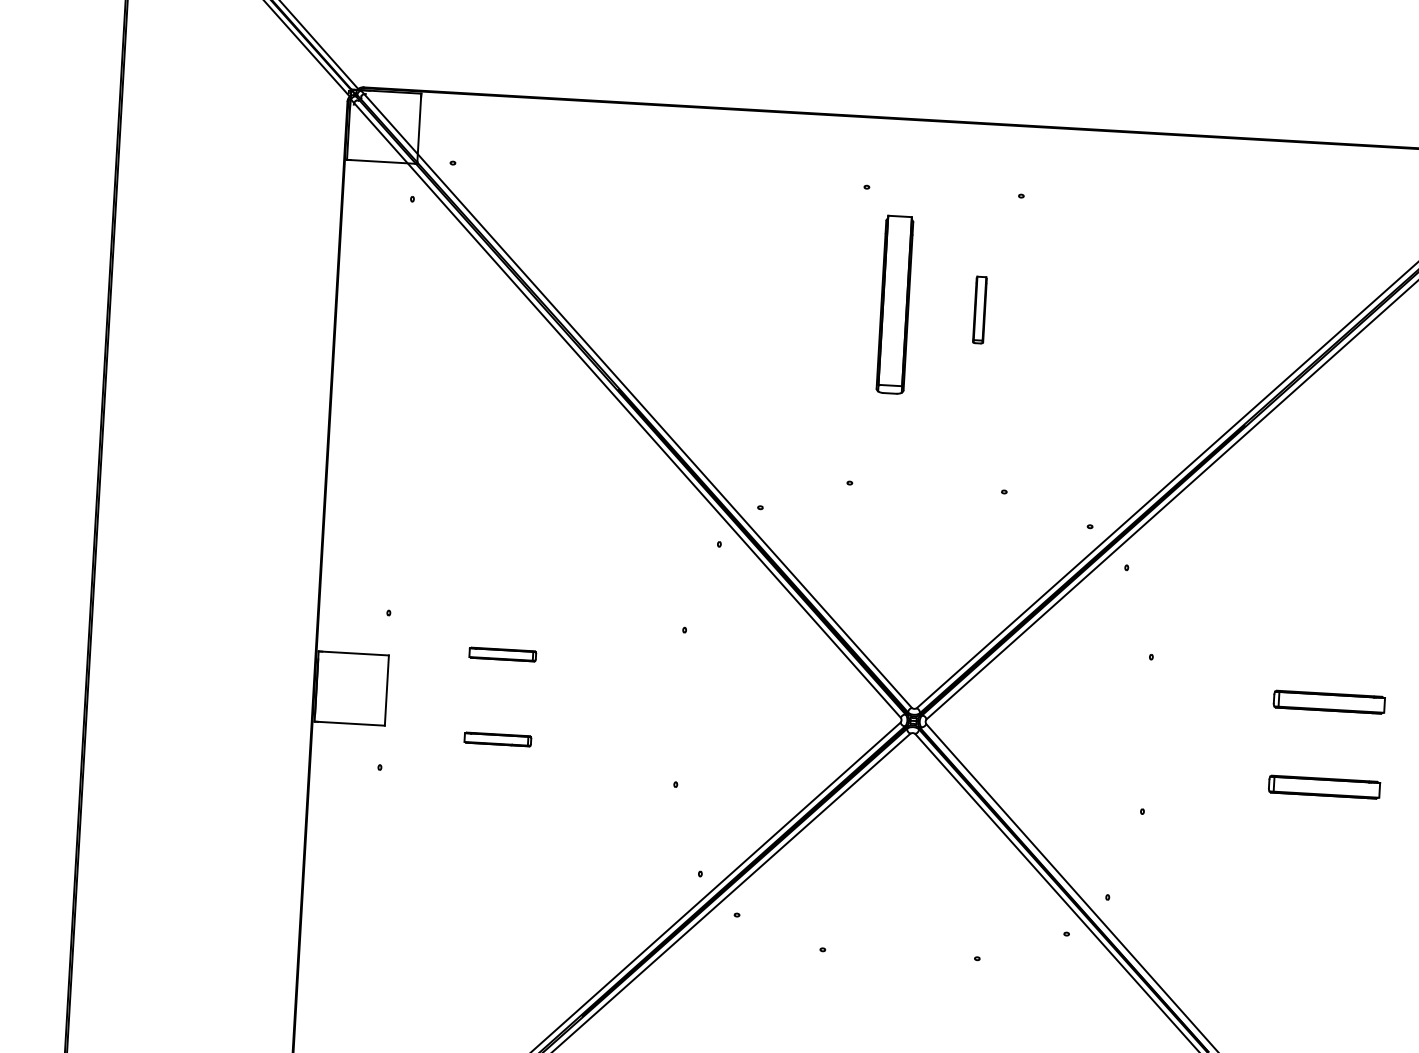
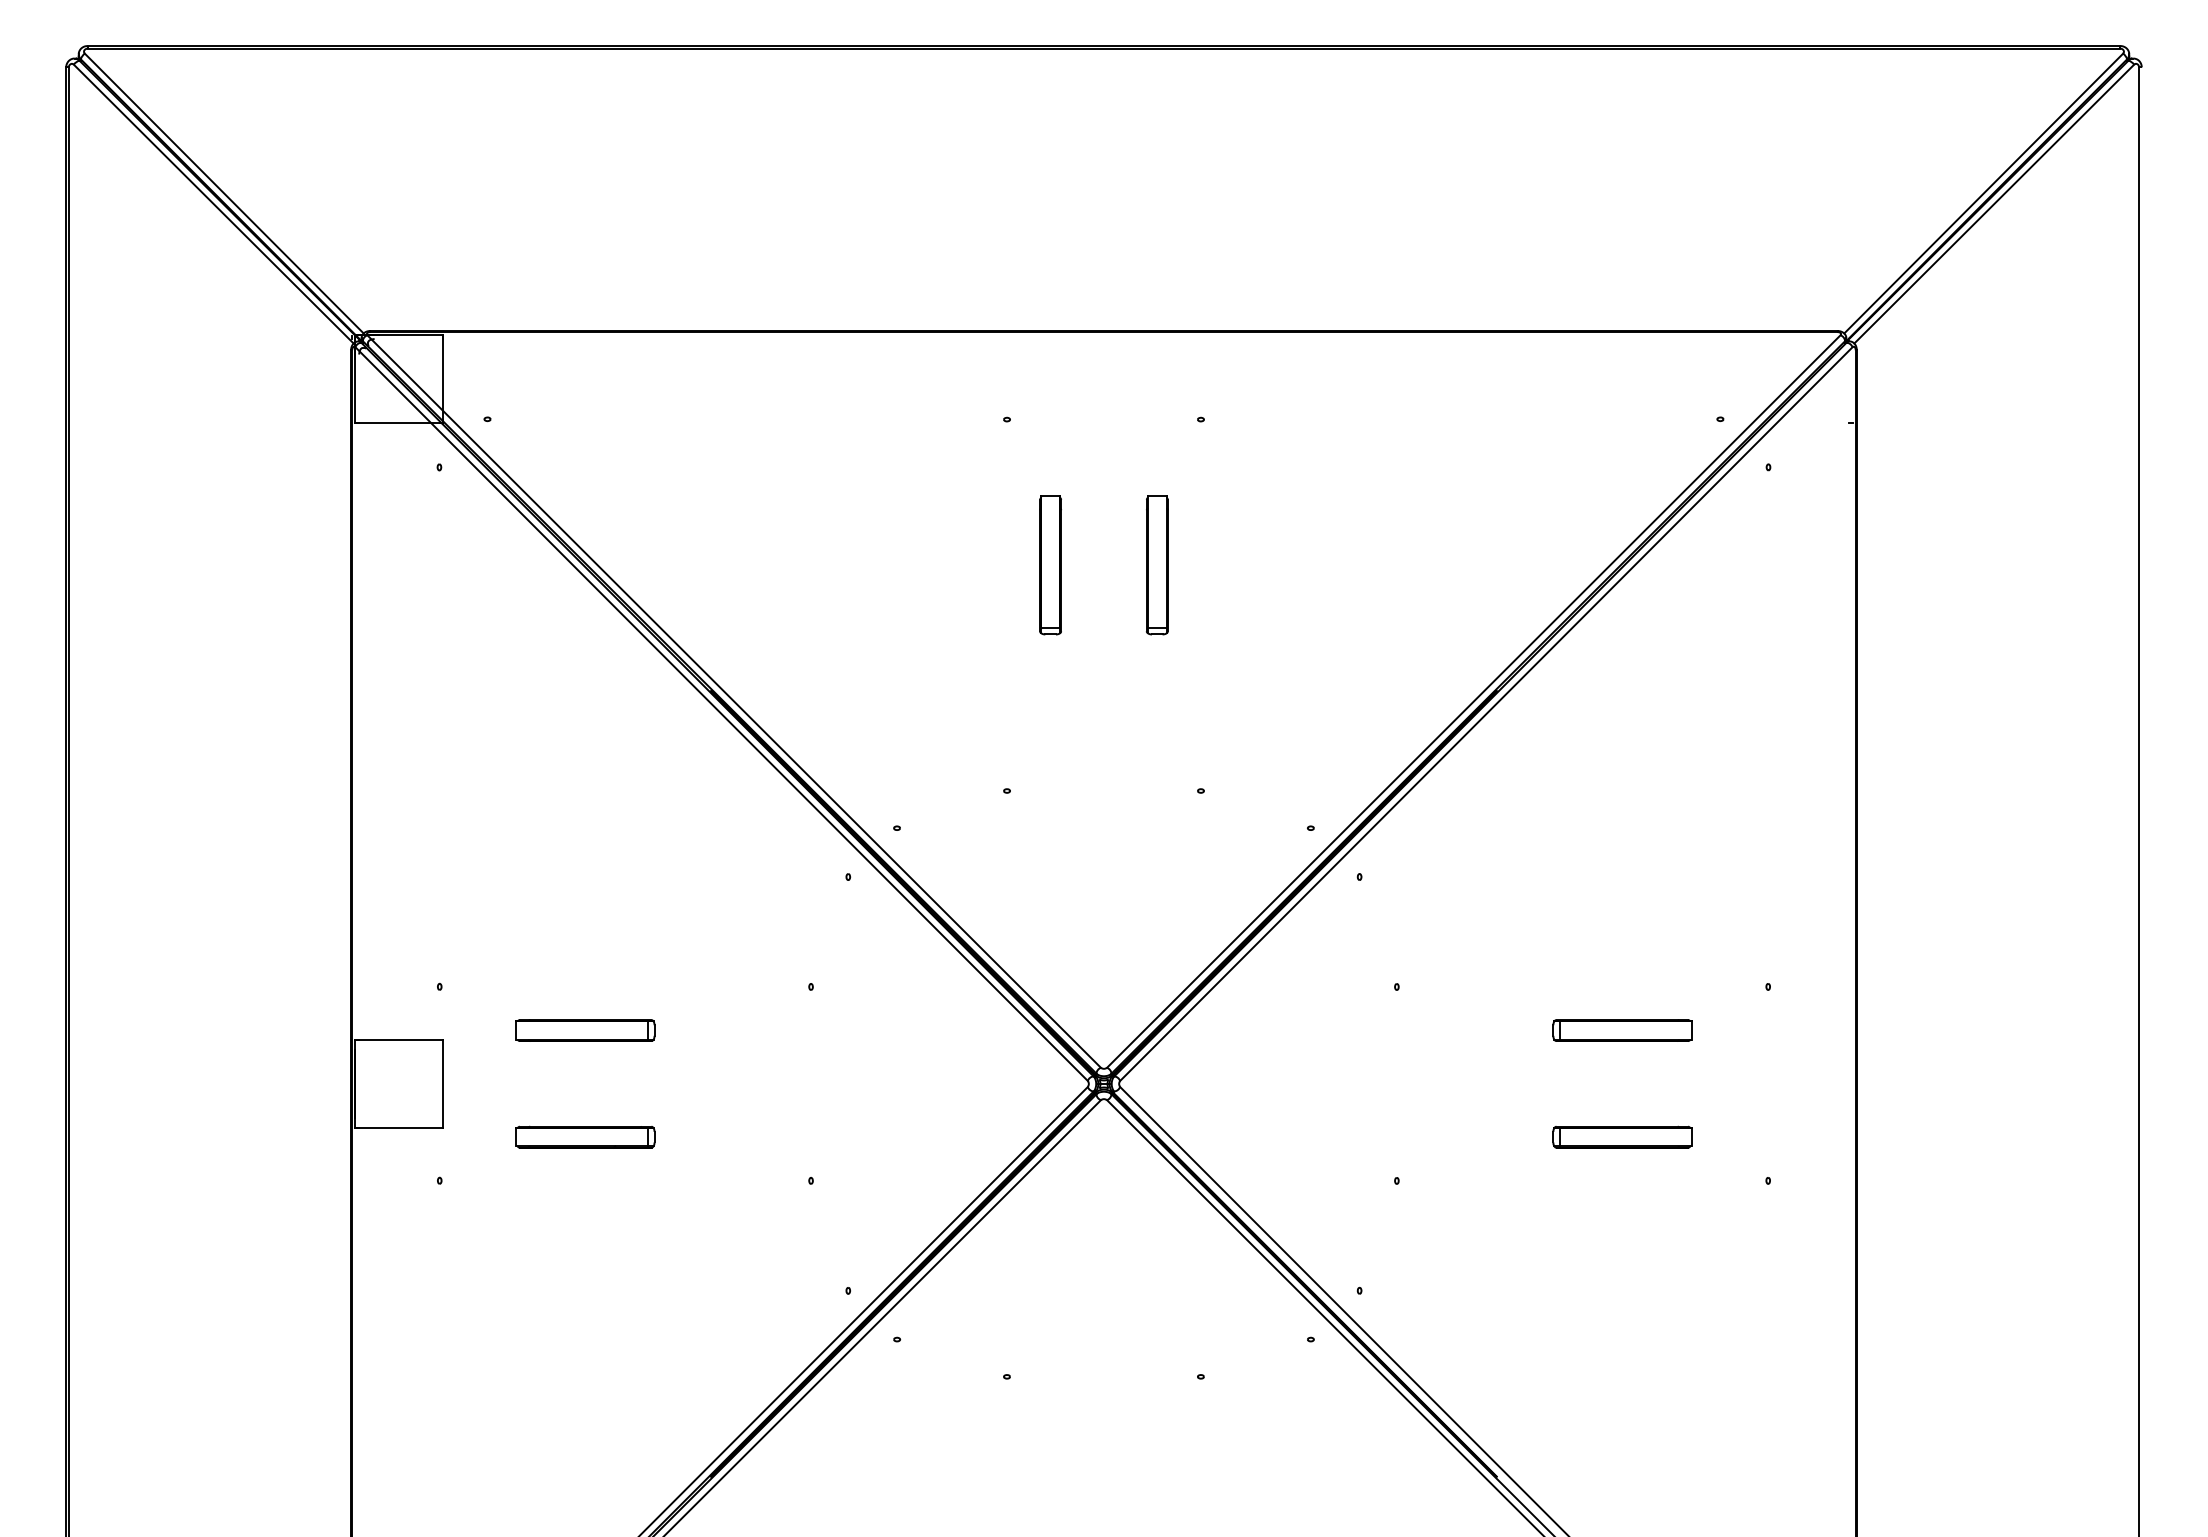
part: (894, 305) -> (1050, 565), size x0.62
part: (980, 310) -> (1157, 565), size x1.67
part: (502, 654) -> (585, 1030), size x1.67
part: (498, 738) -> (585, 1136), size x1.67

